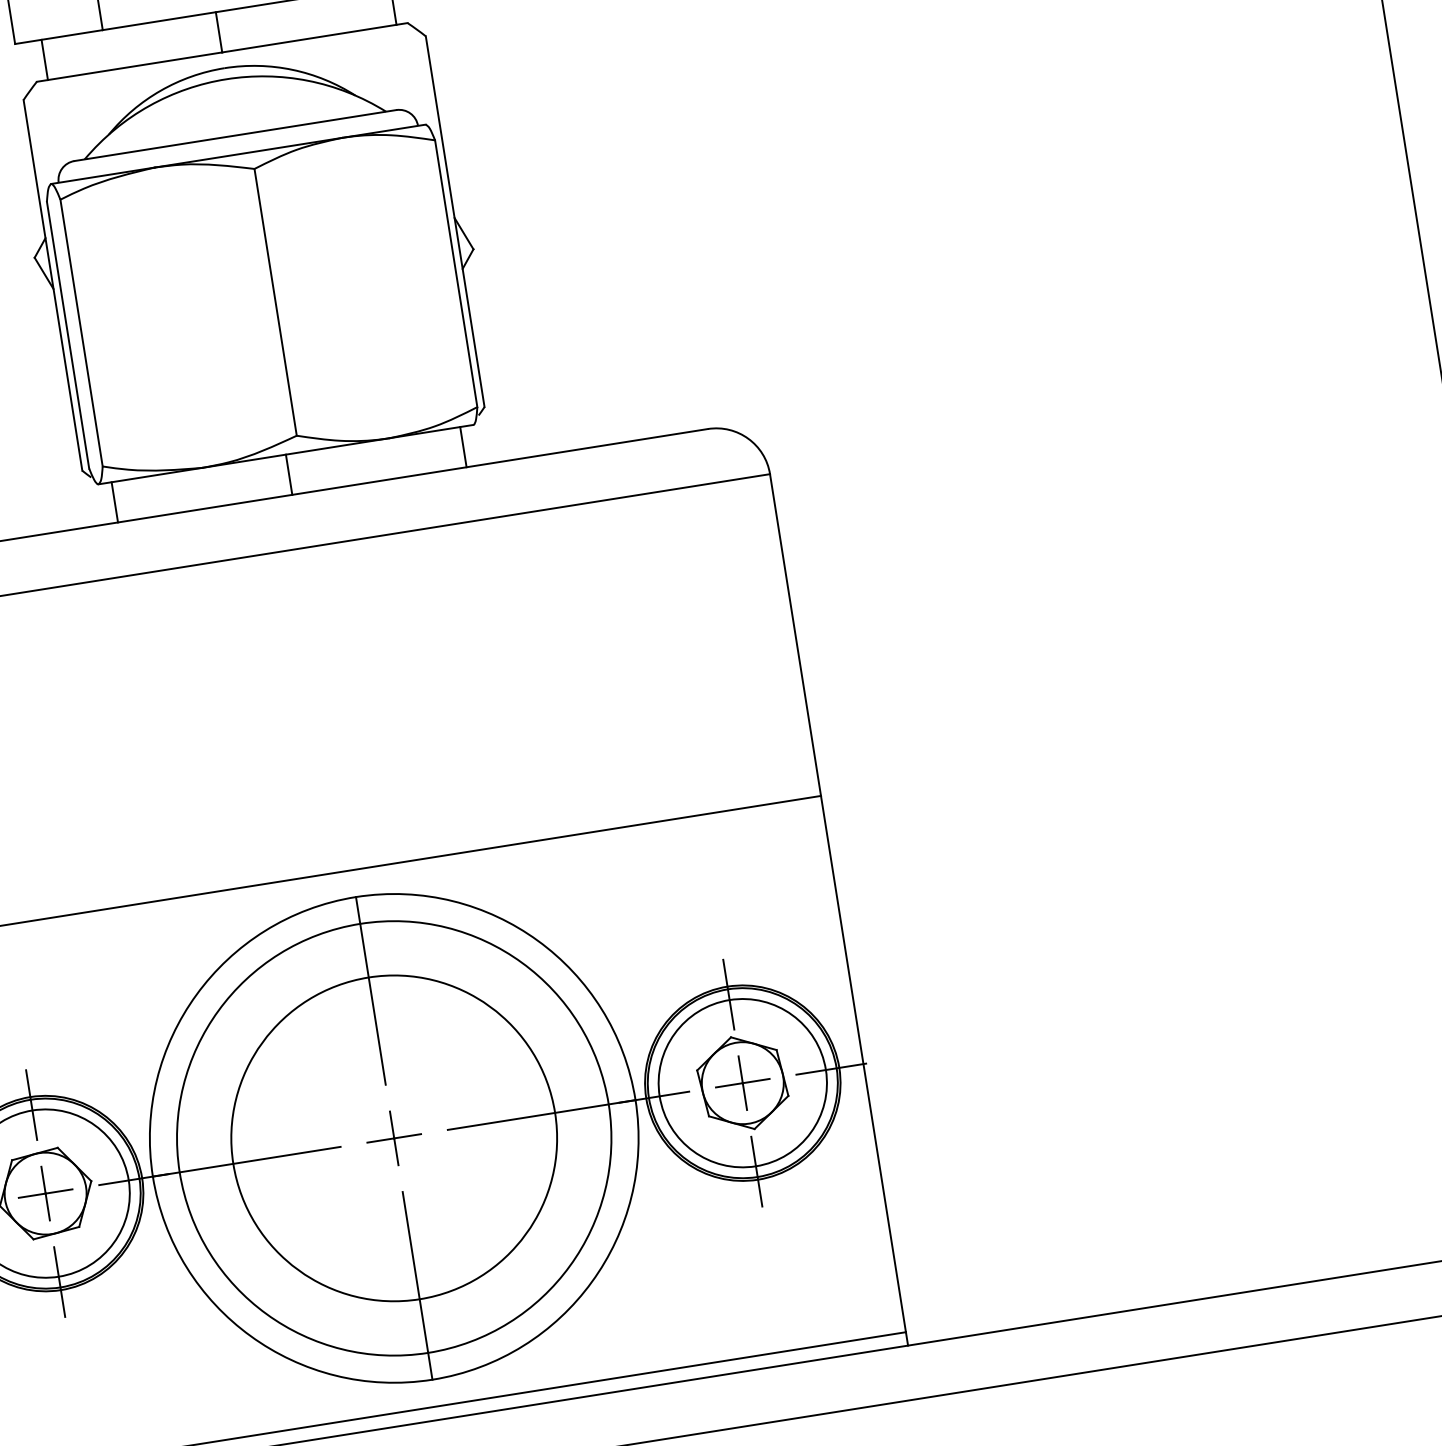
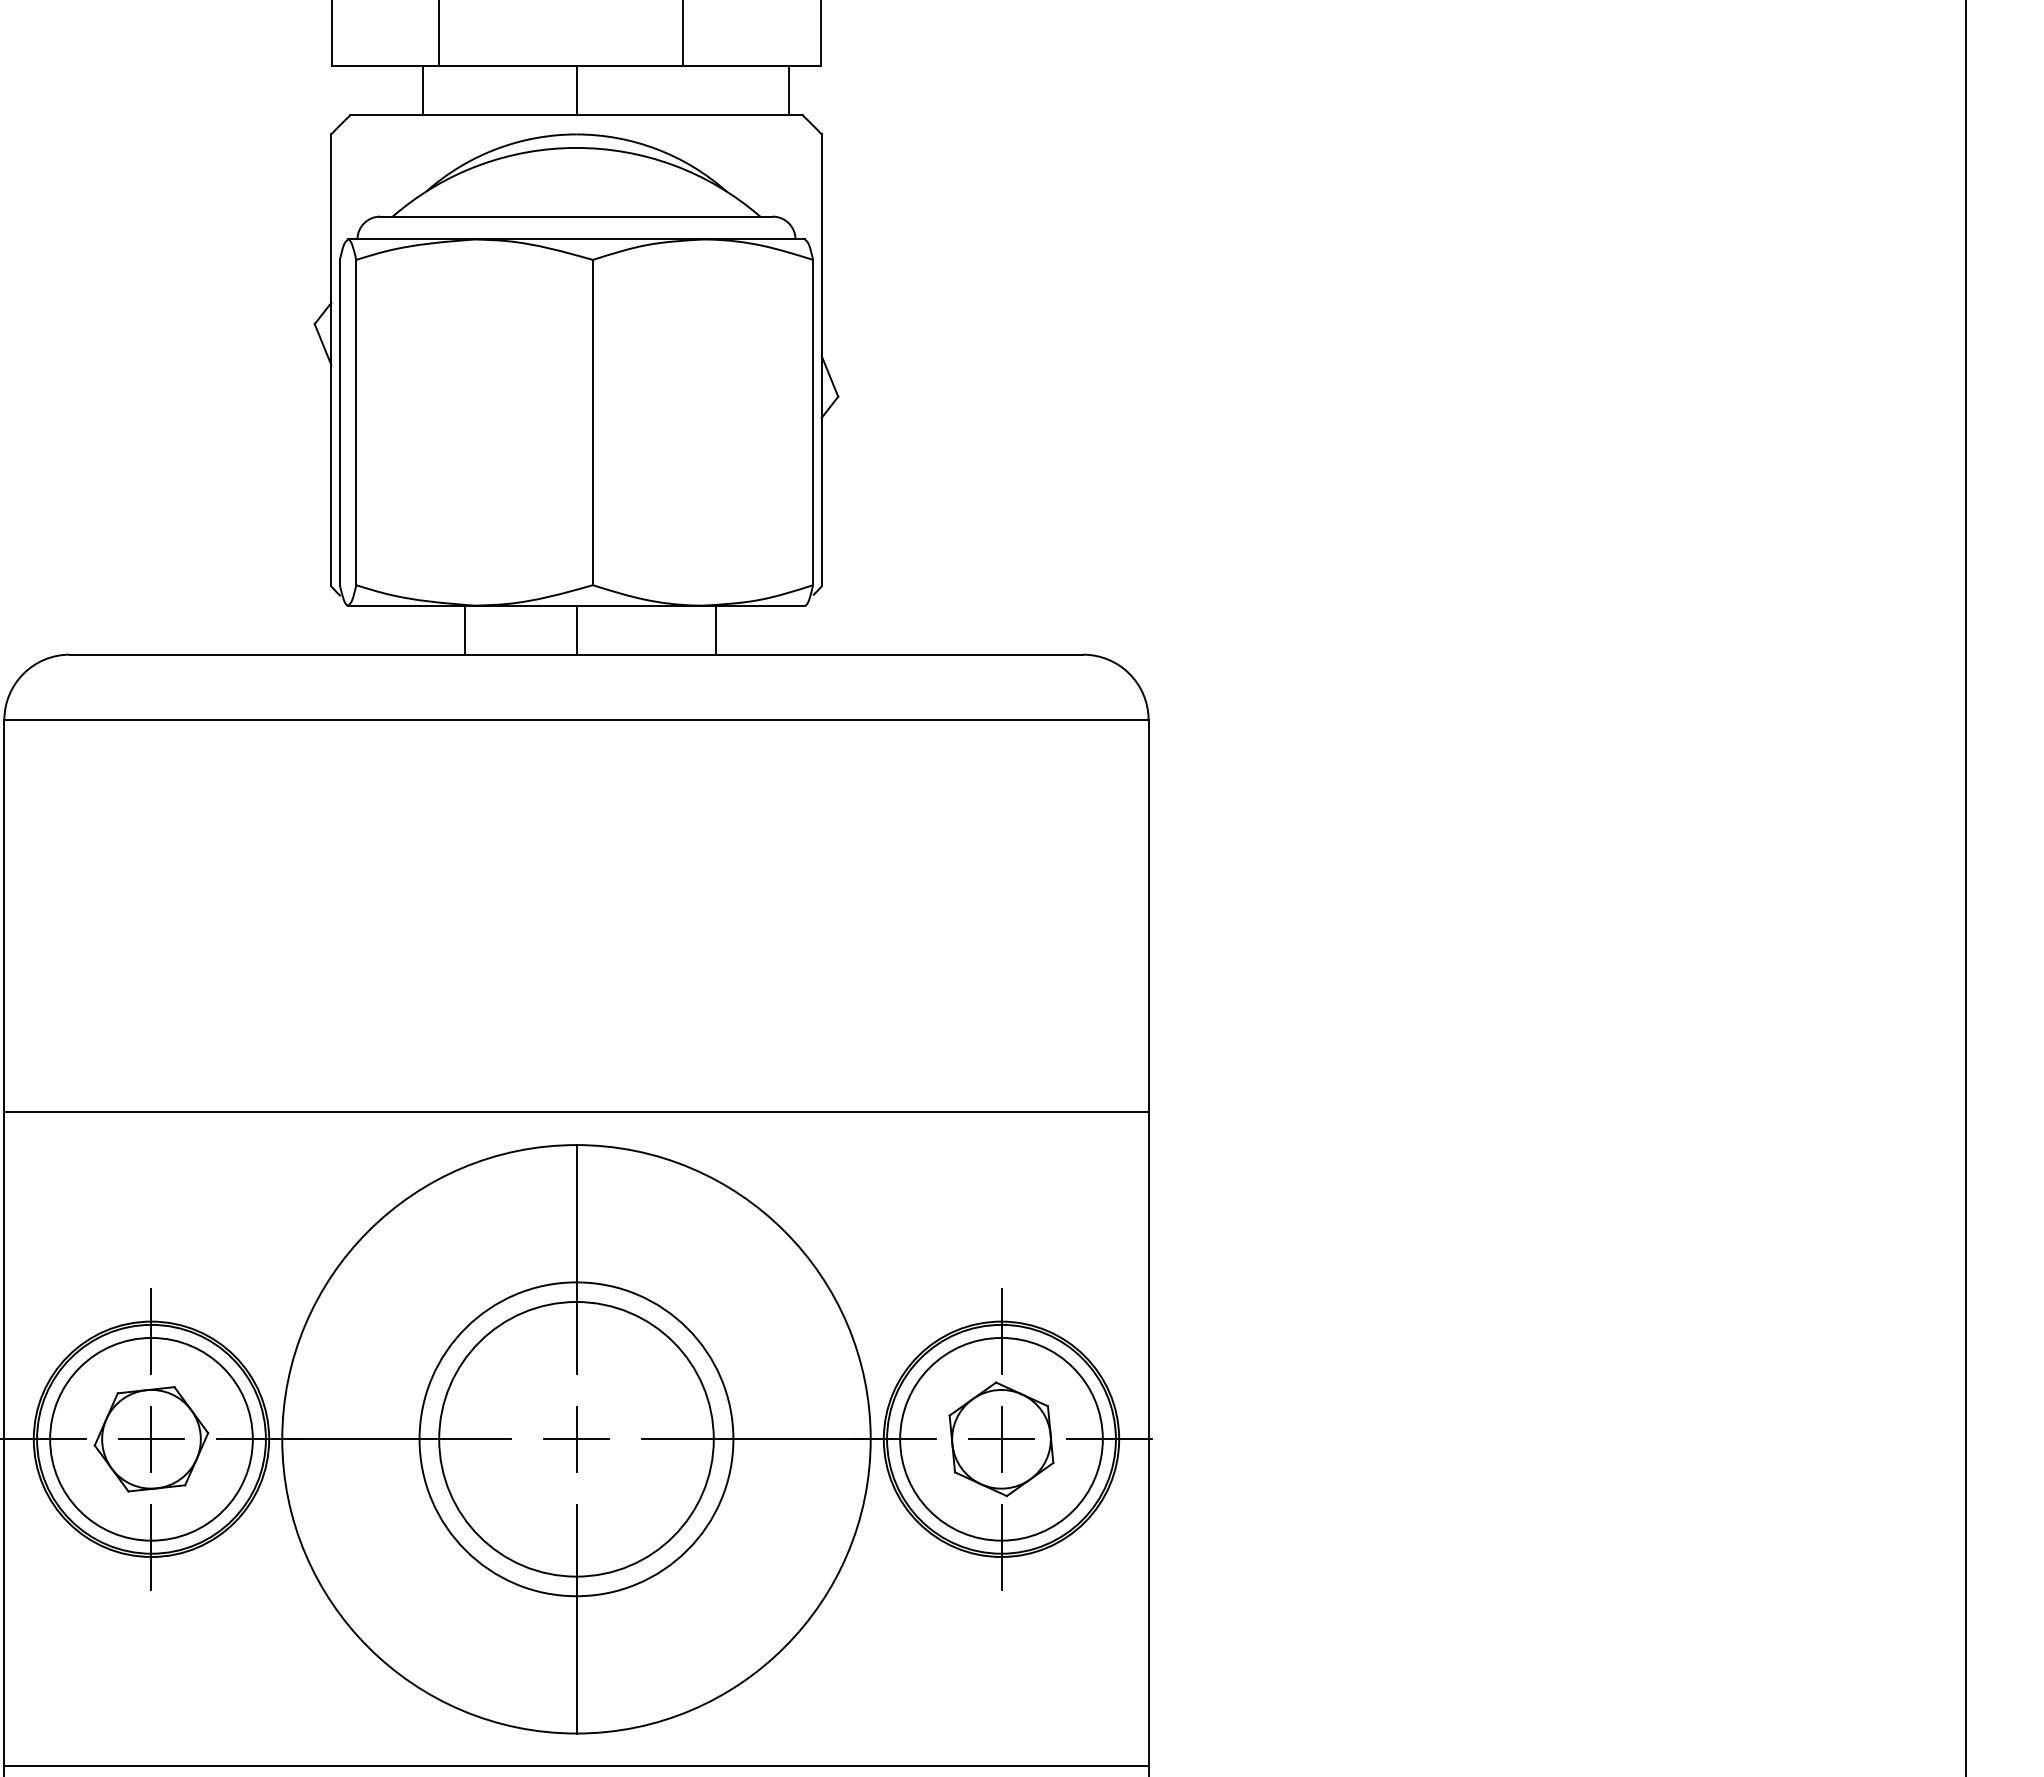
line: (44, 59) -> (422, 90), moved
line: (463, 446) -> (716, 629), moved
line: (114, 501) -> (464, 629), moved
circle: (394, 1137) -> (576, 1438), size x0.6
circle: (394, 1138) -> (576, 1439), size x0.7

